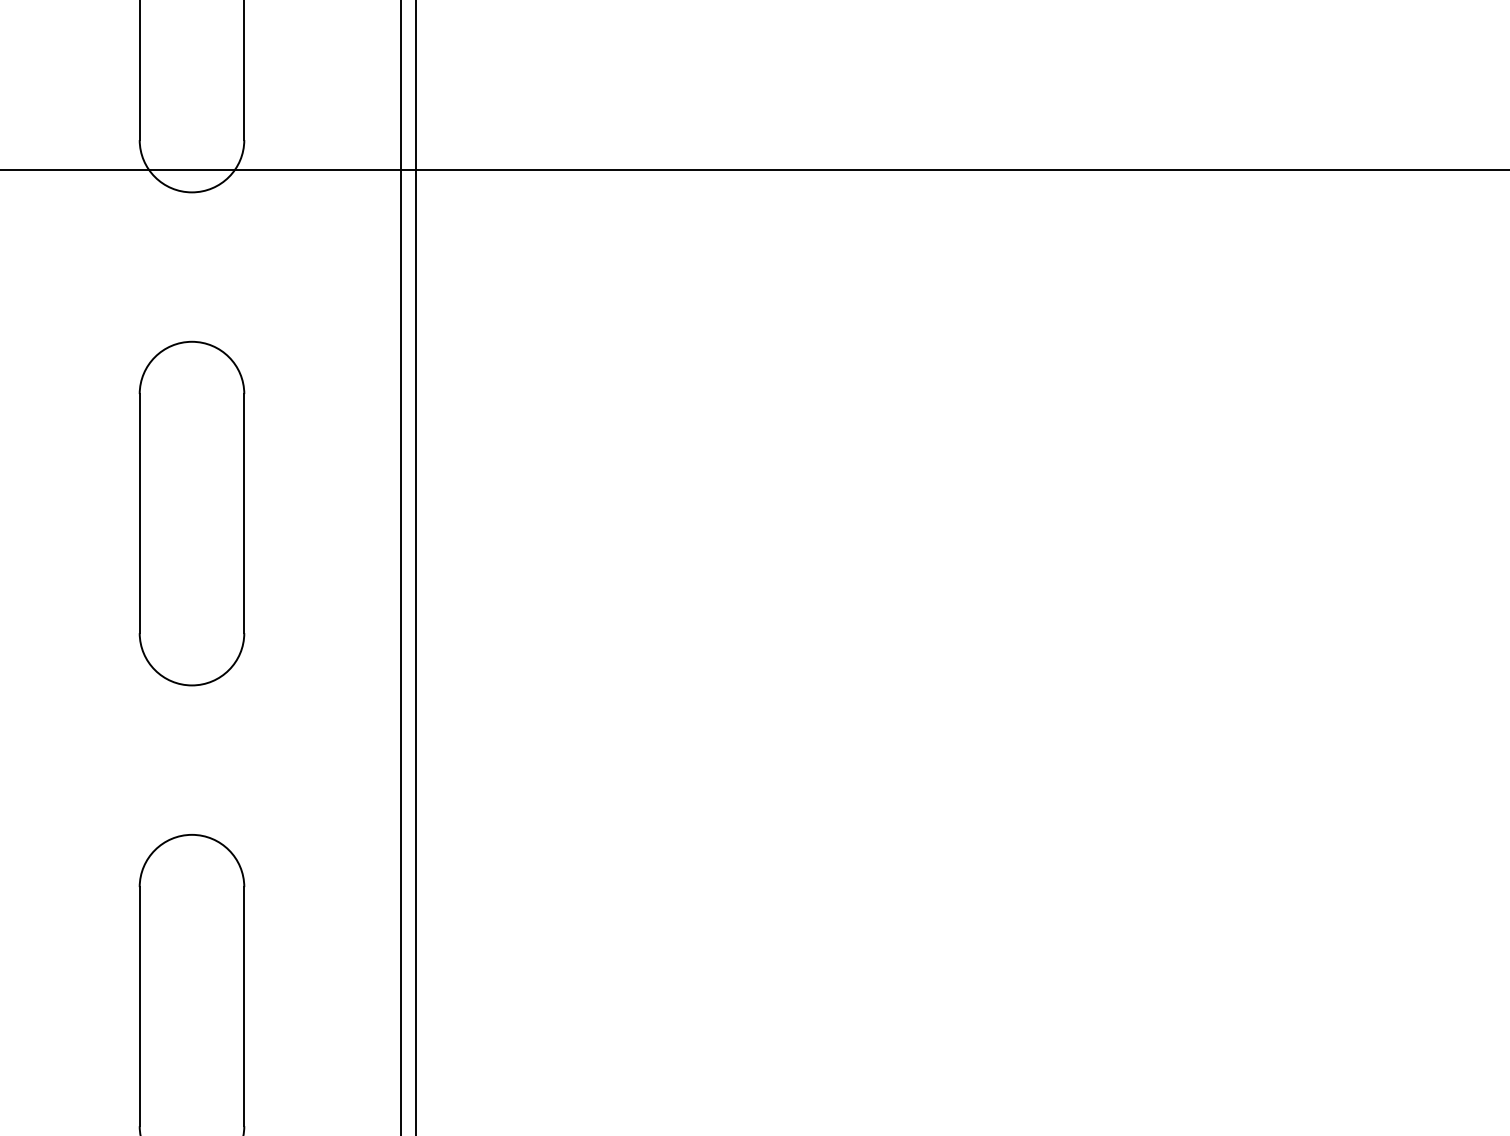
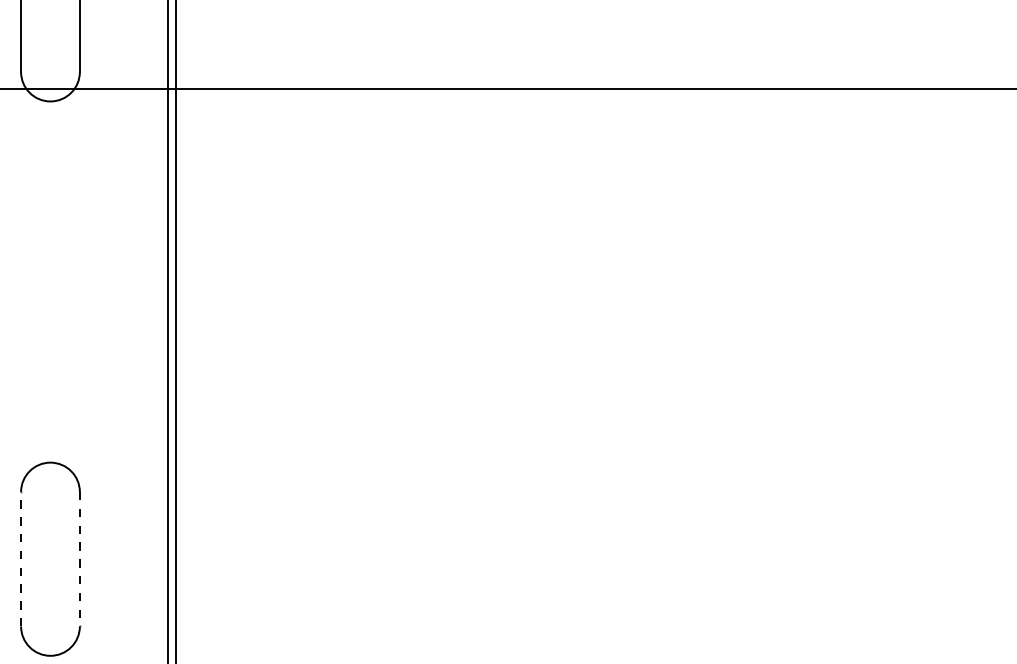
part: (192, 512) -> (50, 281), removed
line: (140, 1005) -> (21, 558), solid -> dashed
line: (243, 1007) -> (79, 559), solid -> dashed

